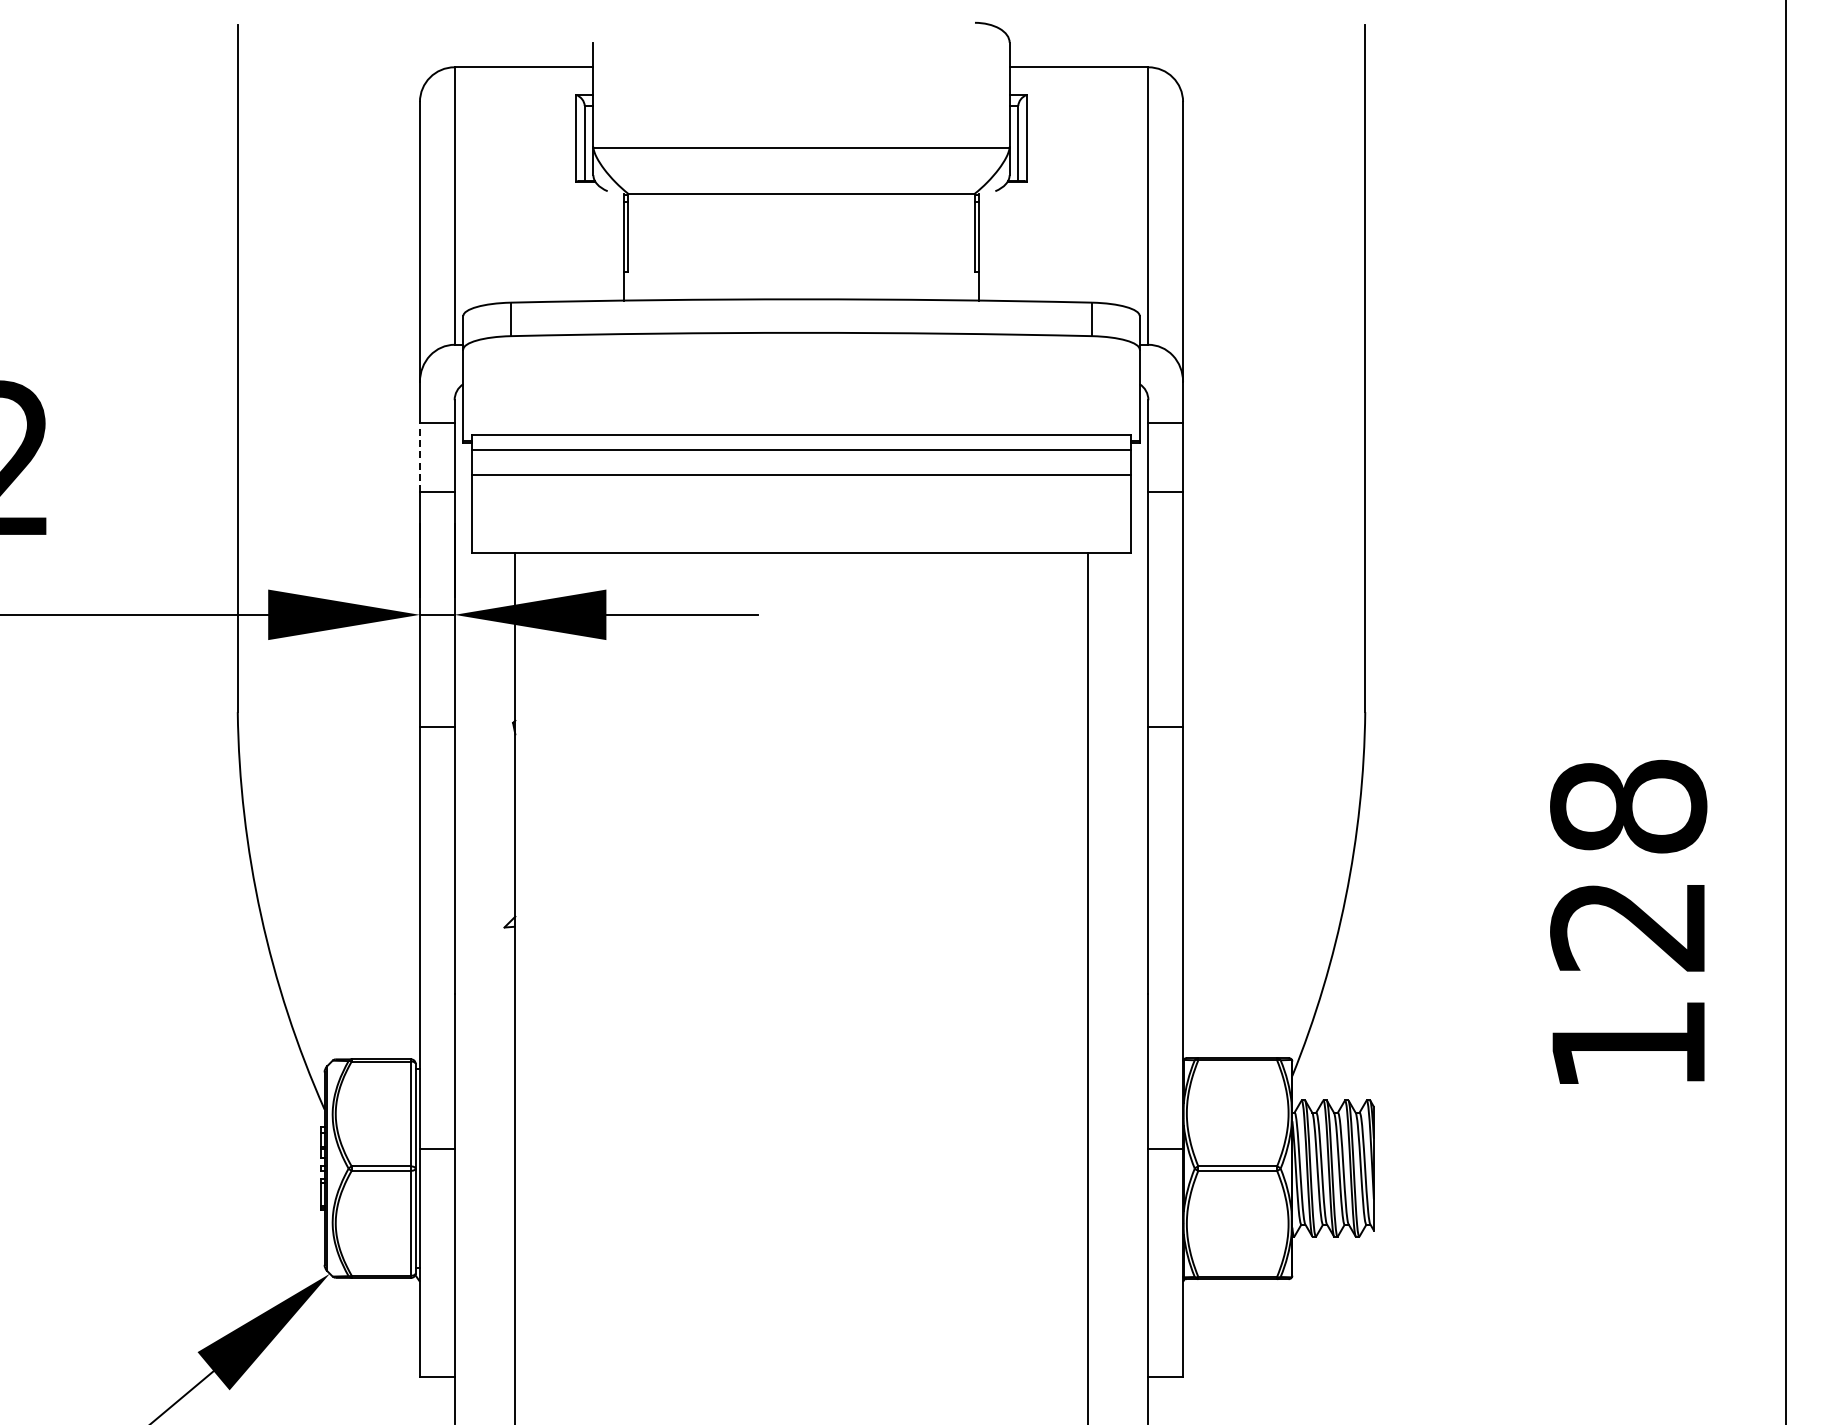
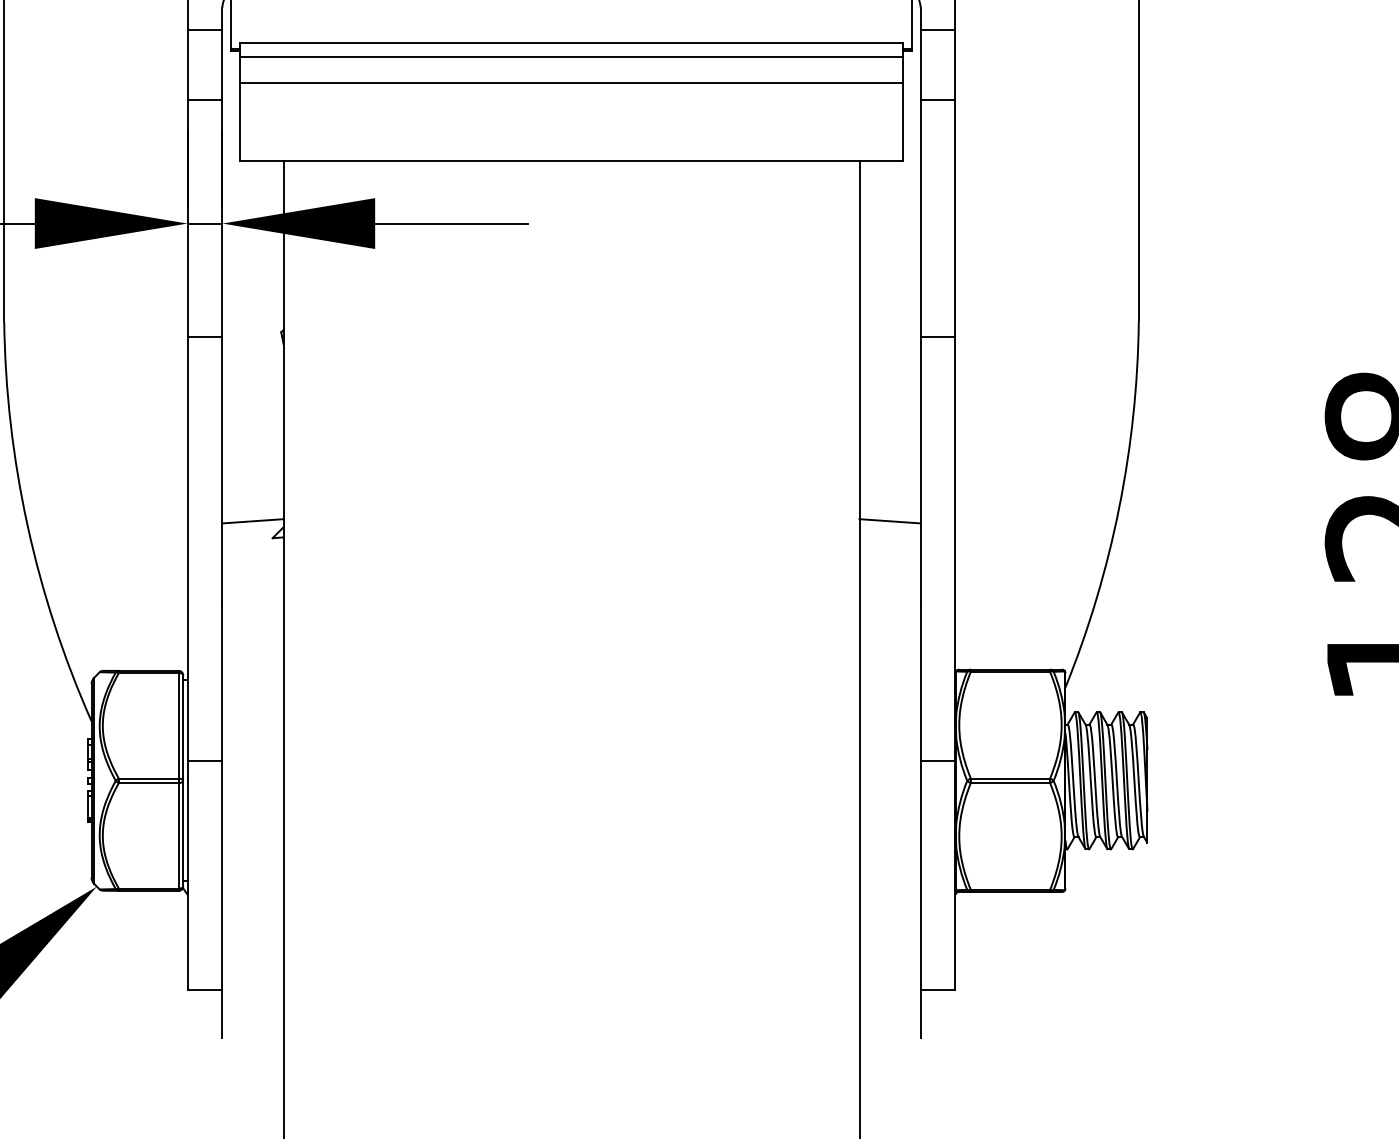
line: (419, 457) -> (187, 65), dashed -> solid
line: (484, 910) -> (252, 521), added
line: (1117, 910) -> (889, 521), added

